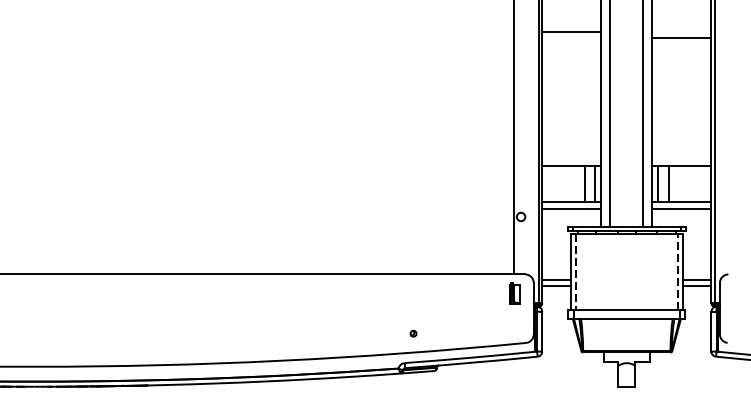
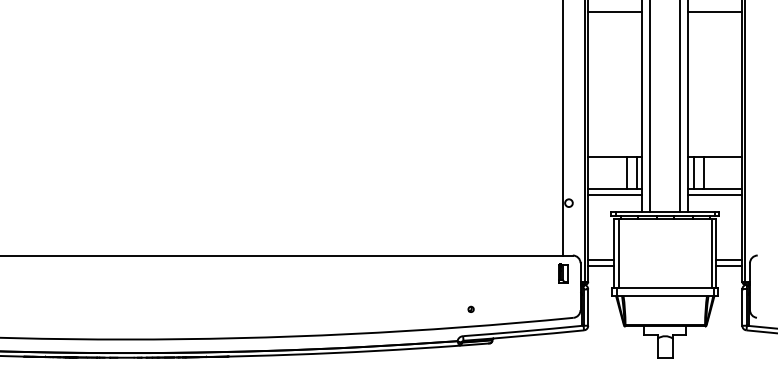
line: (572, 32) -> (615, 12), moved
line: (682, 38) -> (715, 12), moved
line: (576, 272) -> (619, 253), dashed -> solid
line: (677, 272) -> (711, 253), dashed -> solid

